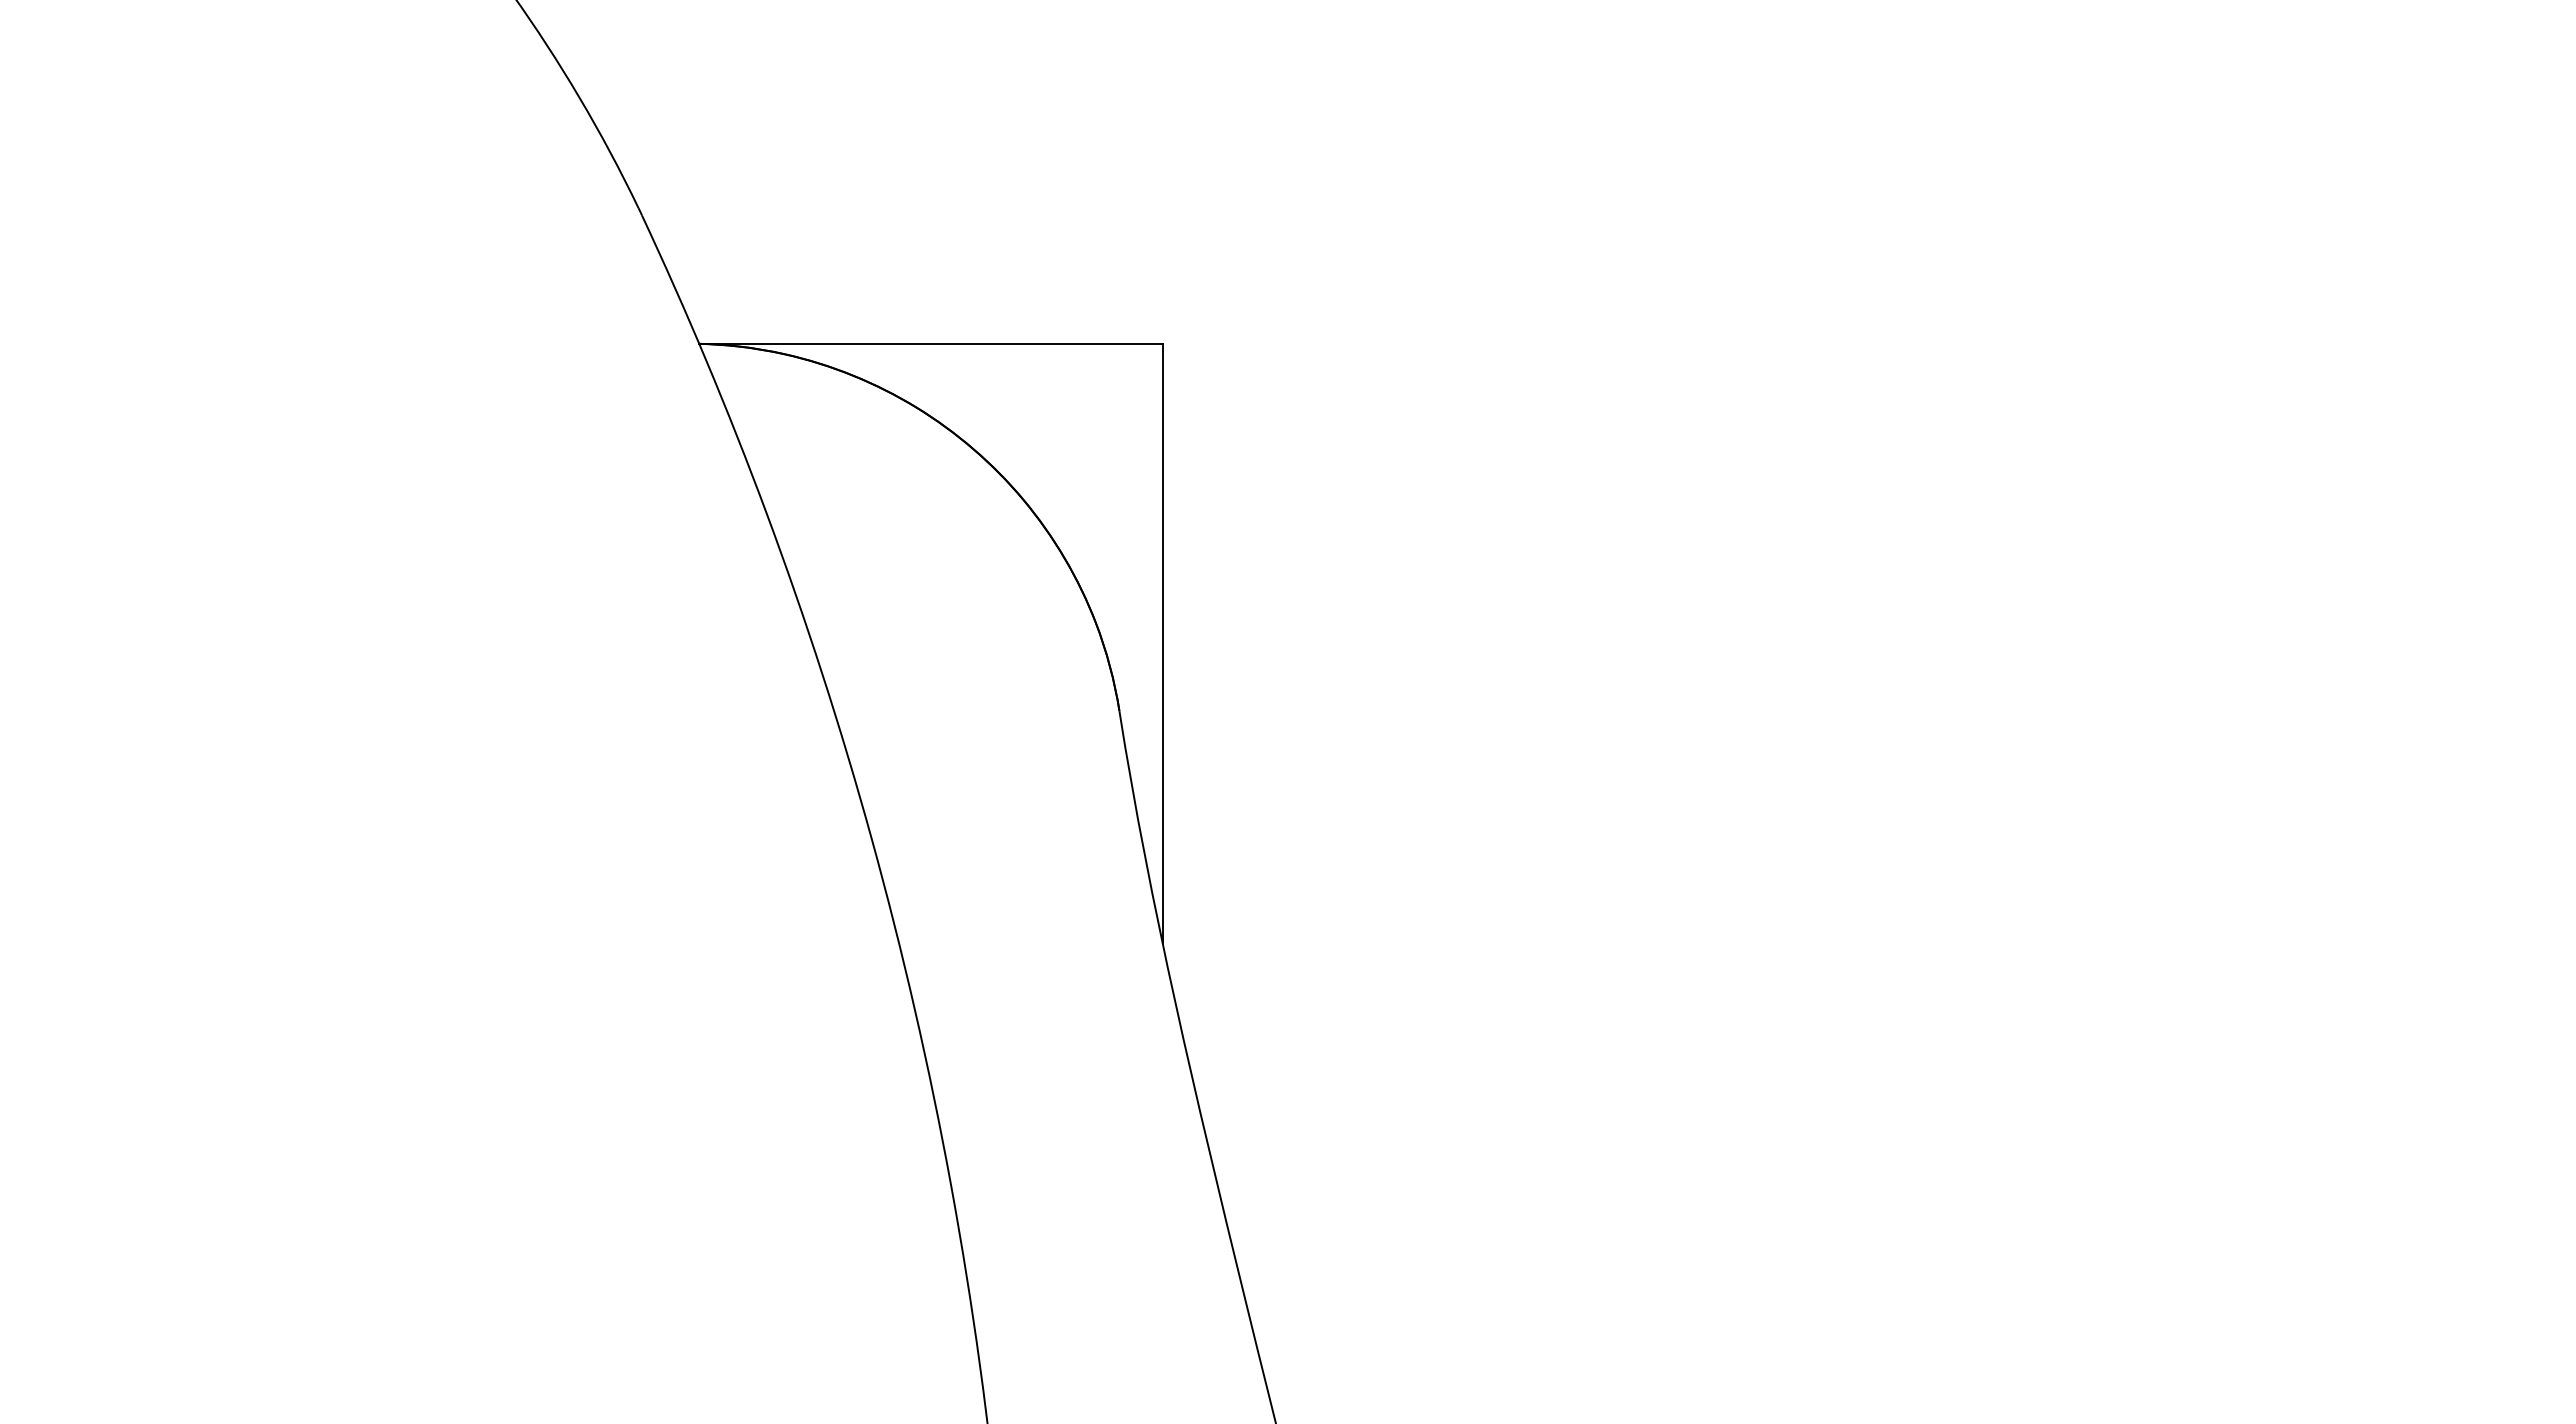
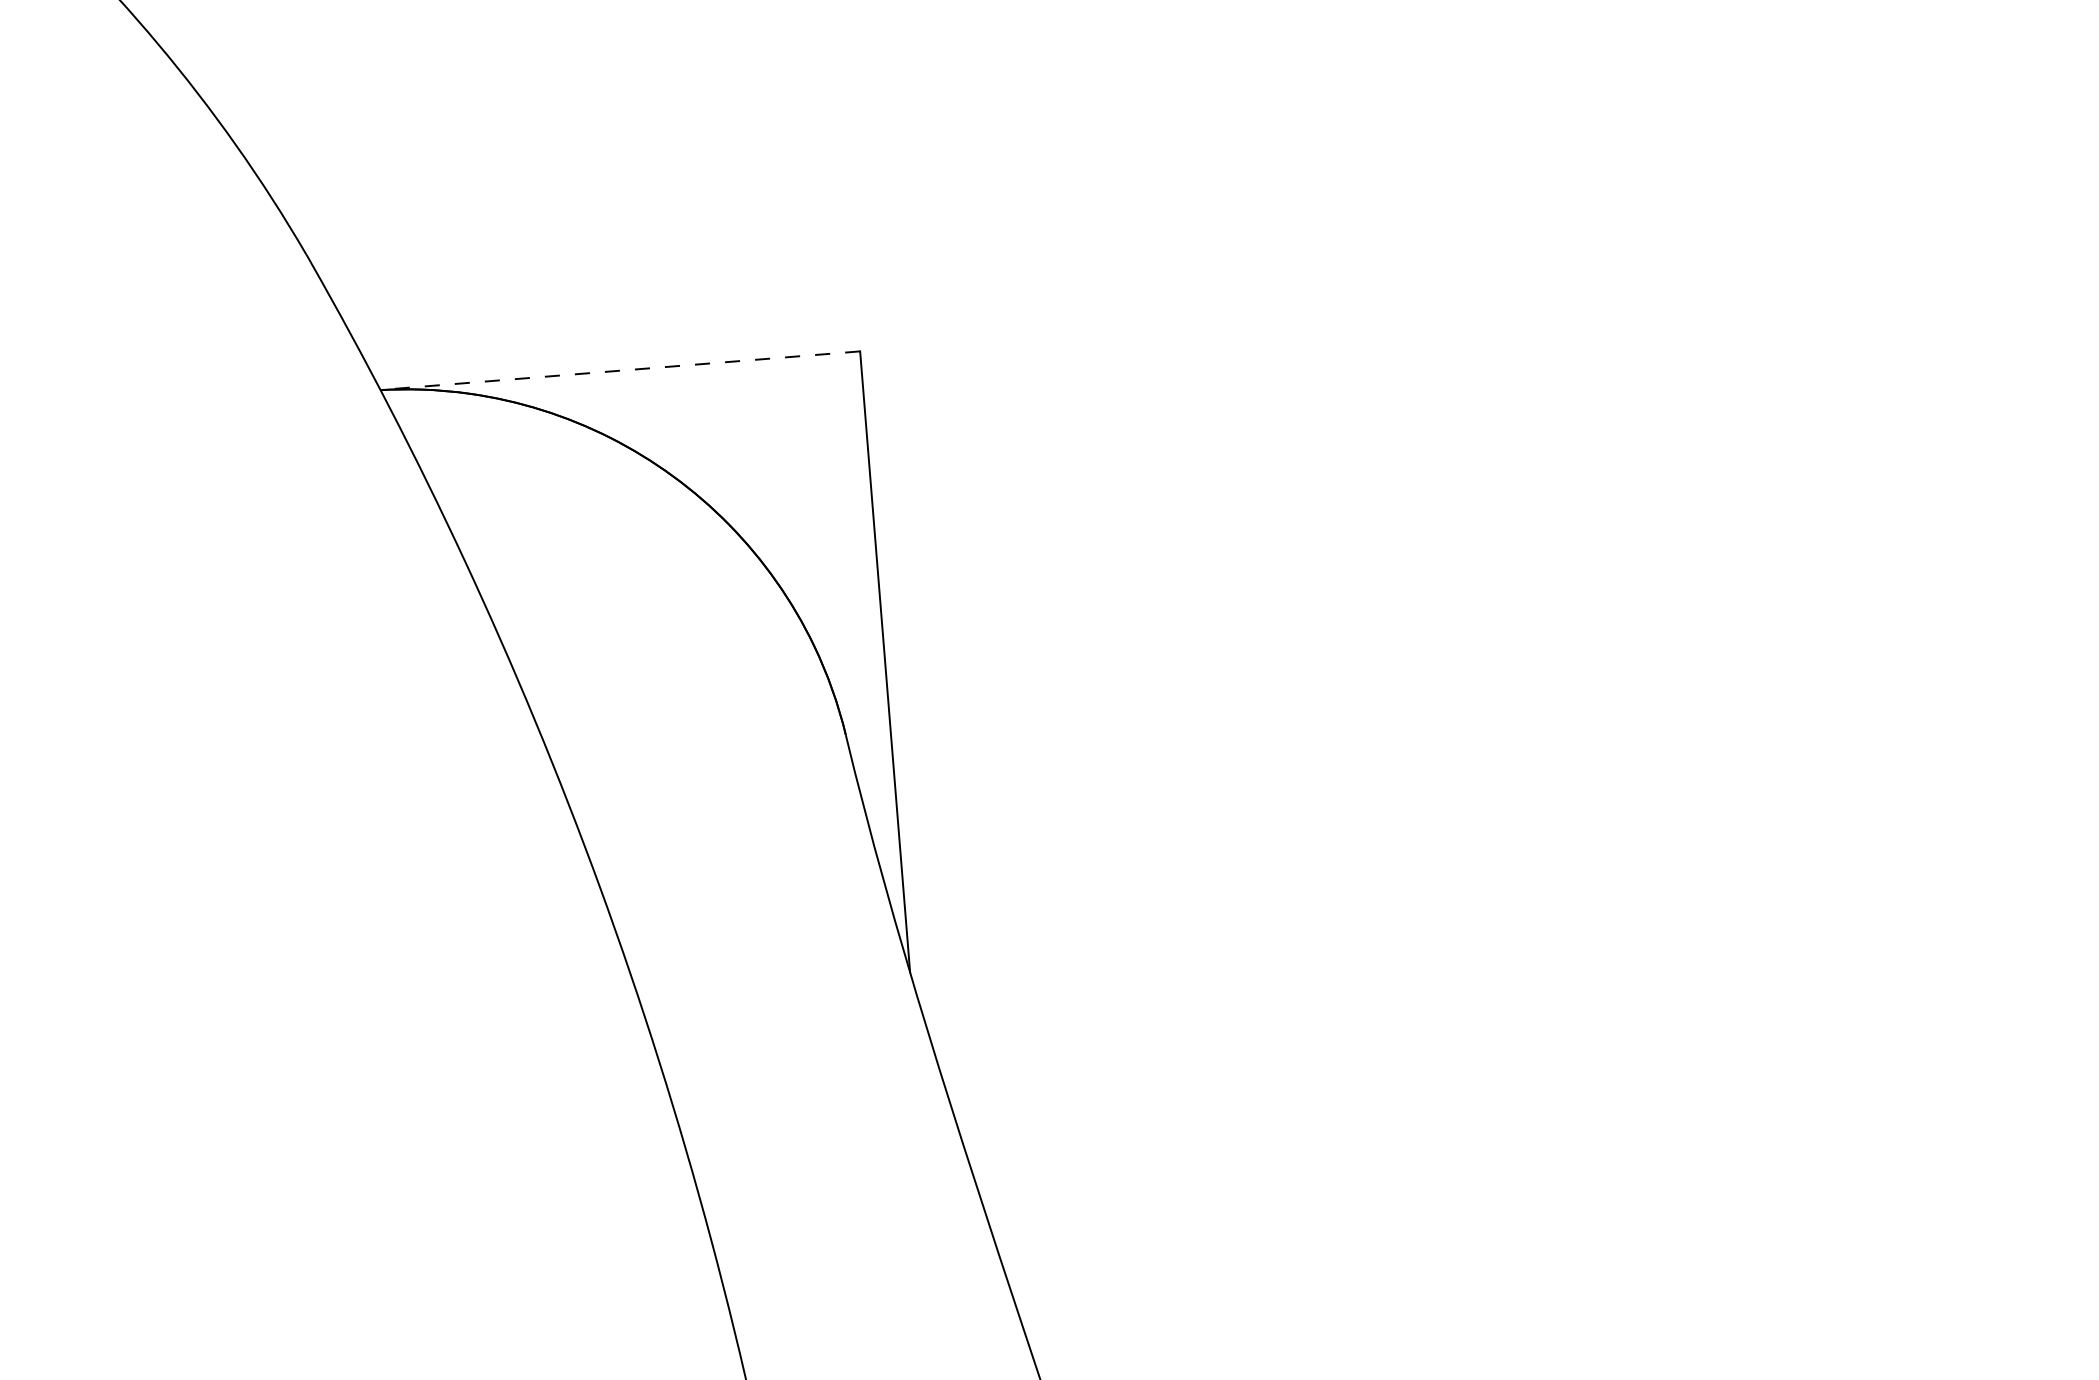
line: (931, 343) -> (620, 370), solid -> dashed

